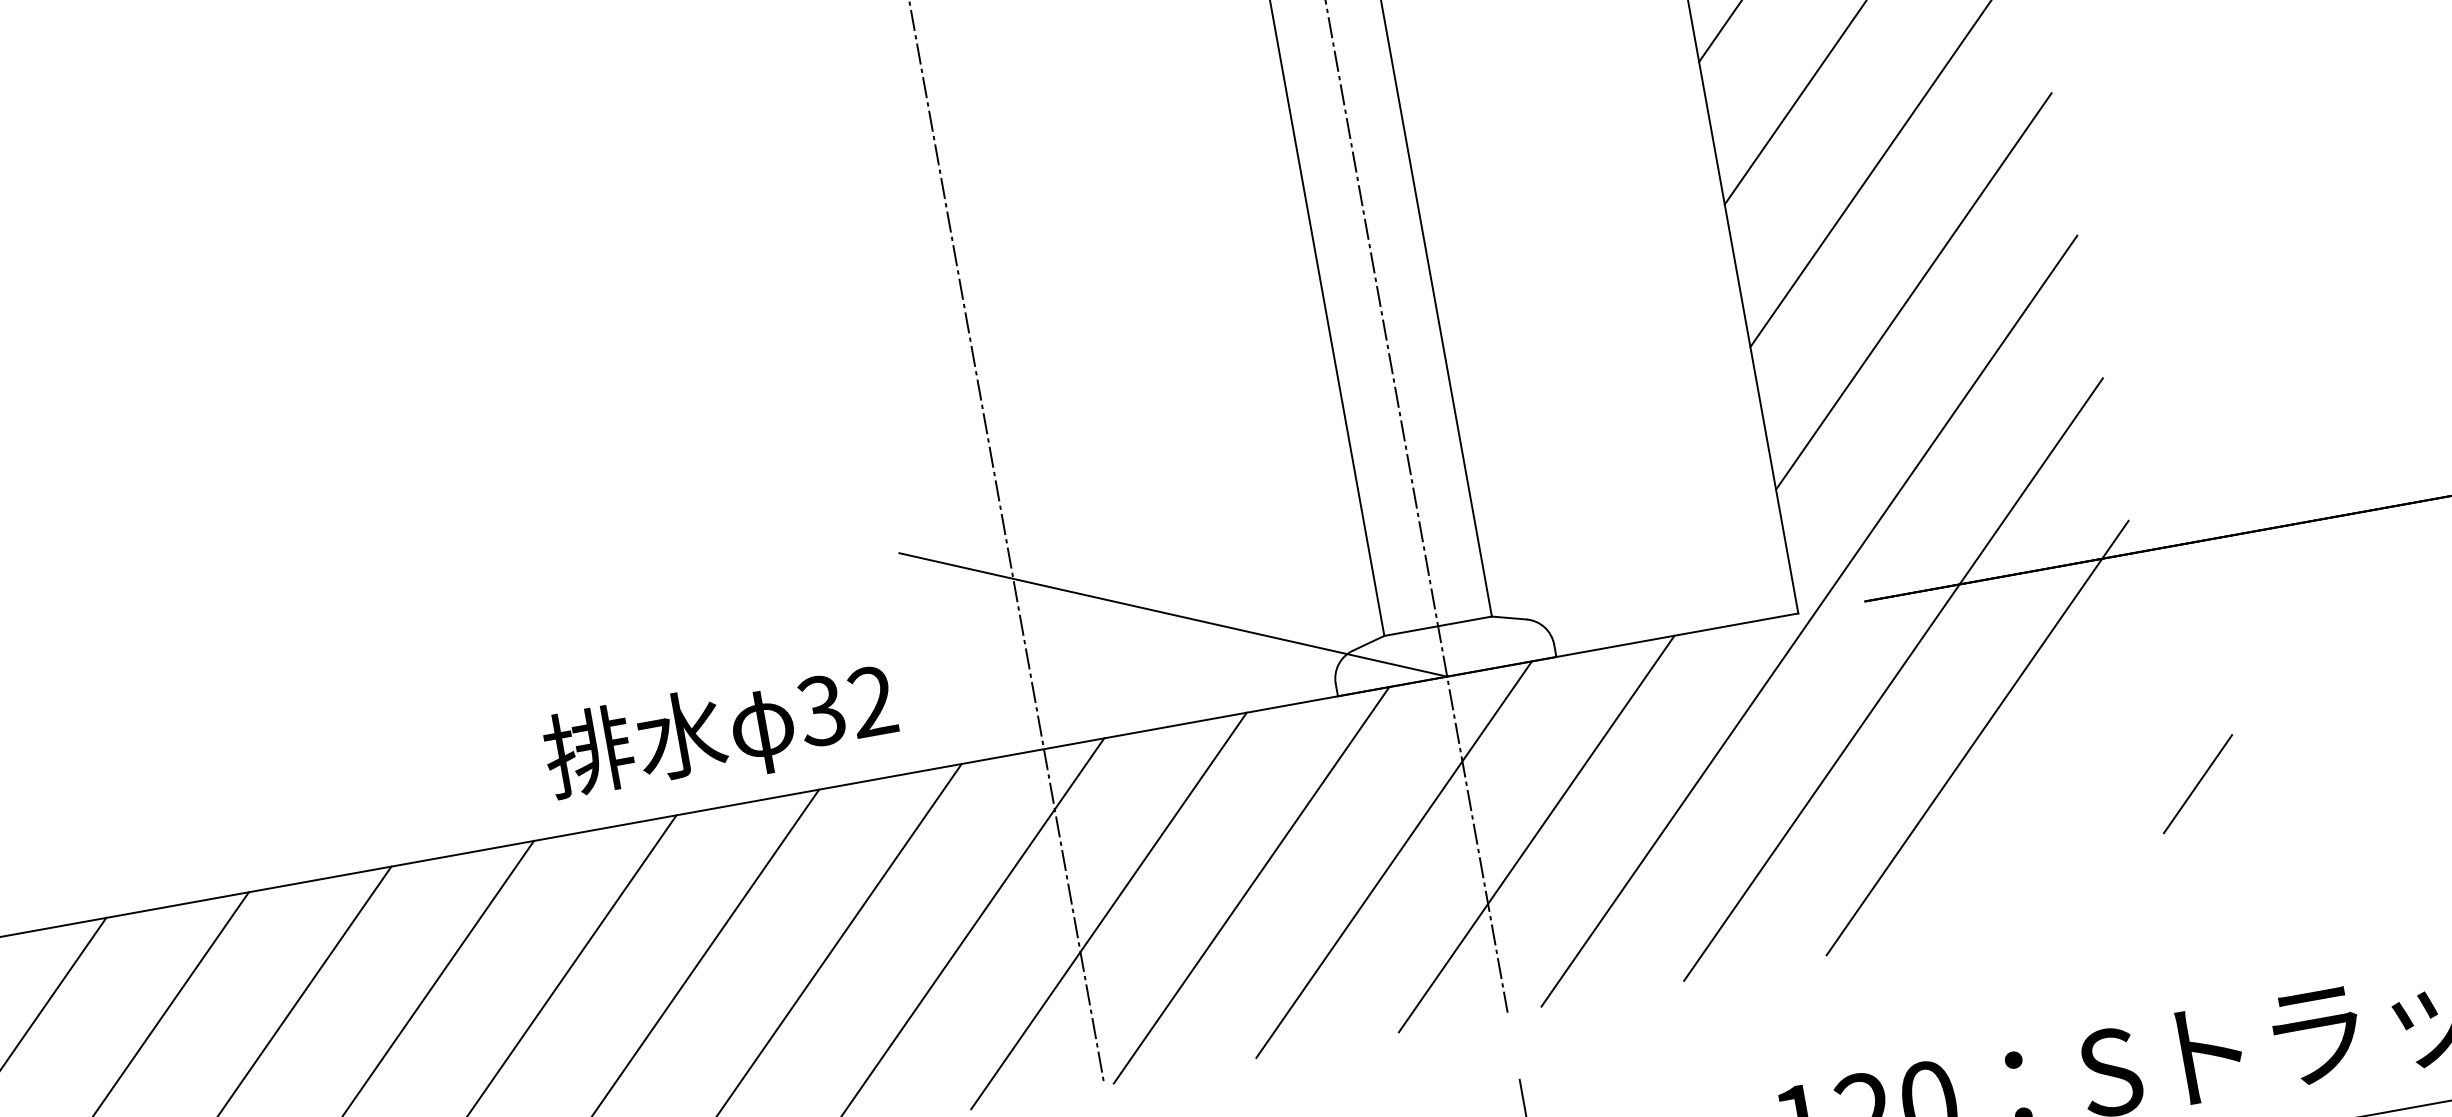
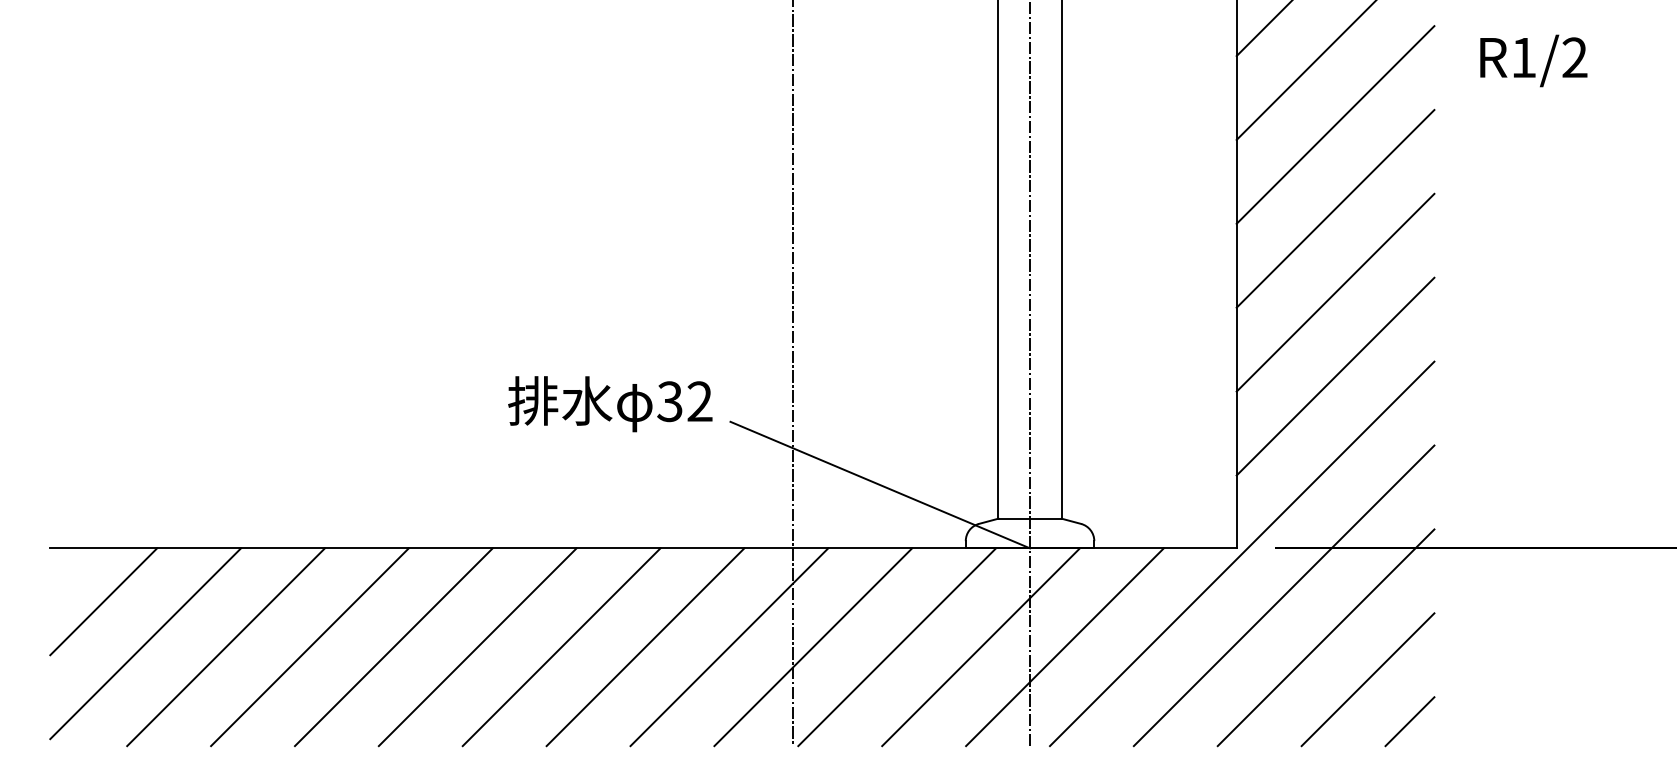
text: (721, 733) -> (610, 404), moved
line: (2197, 784) -> (1409, 721), moved
line: (2060, 796) -> (1367, 679), added

